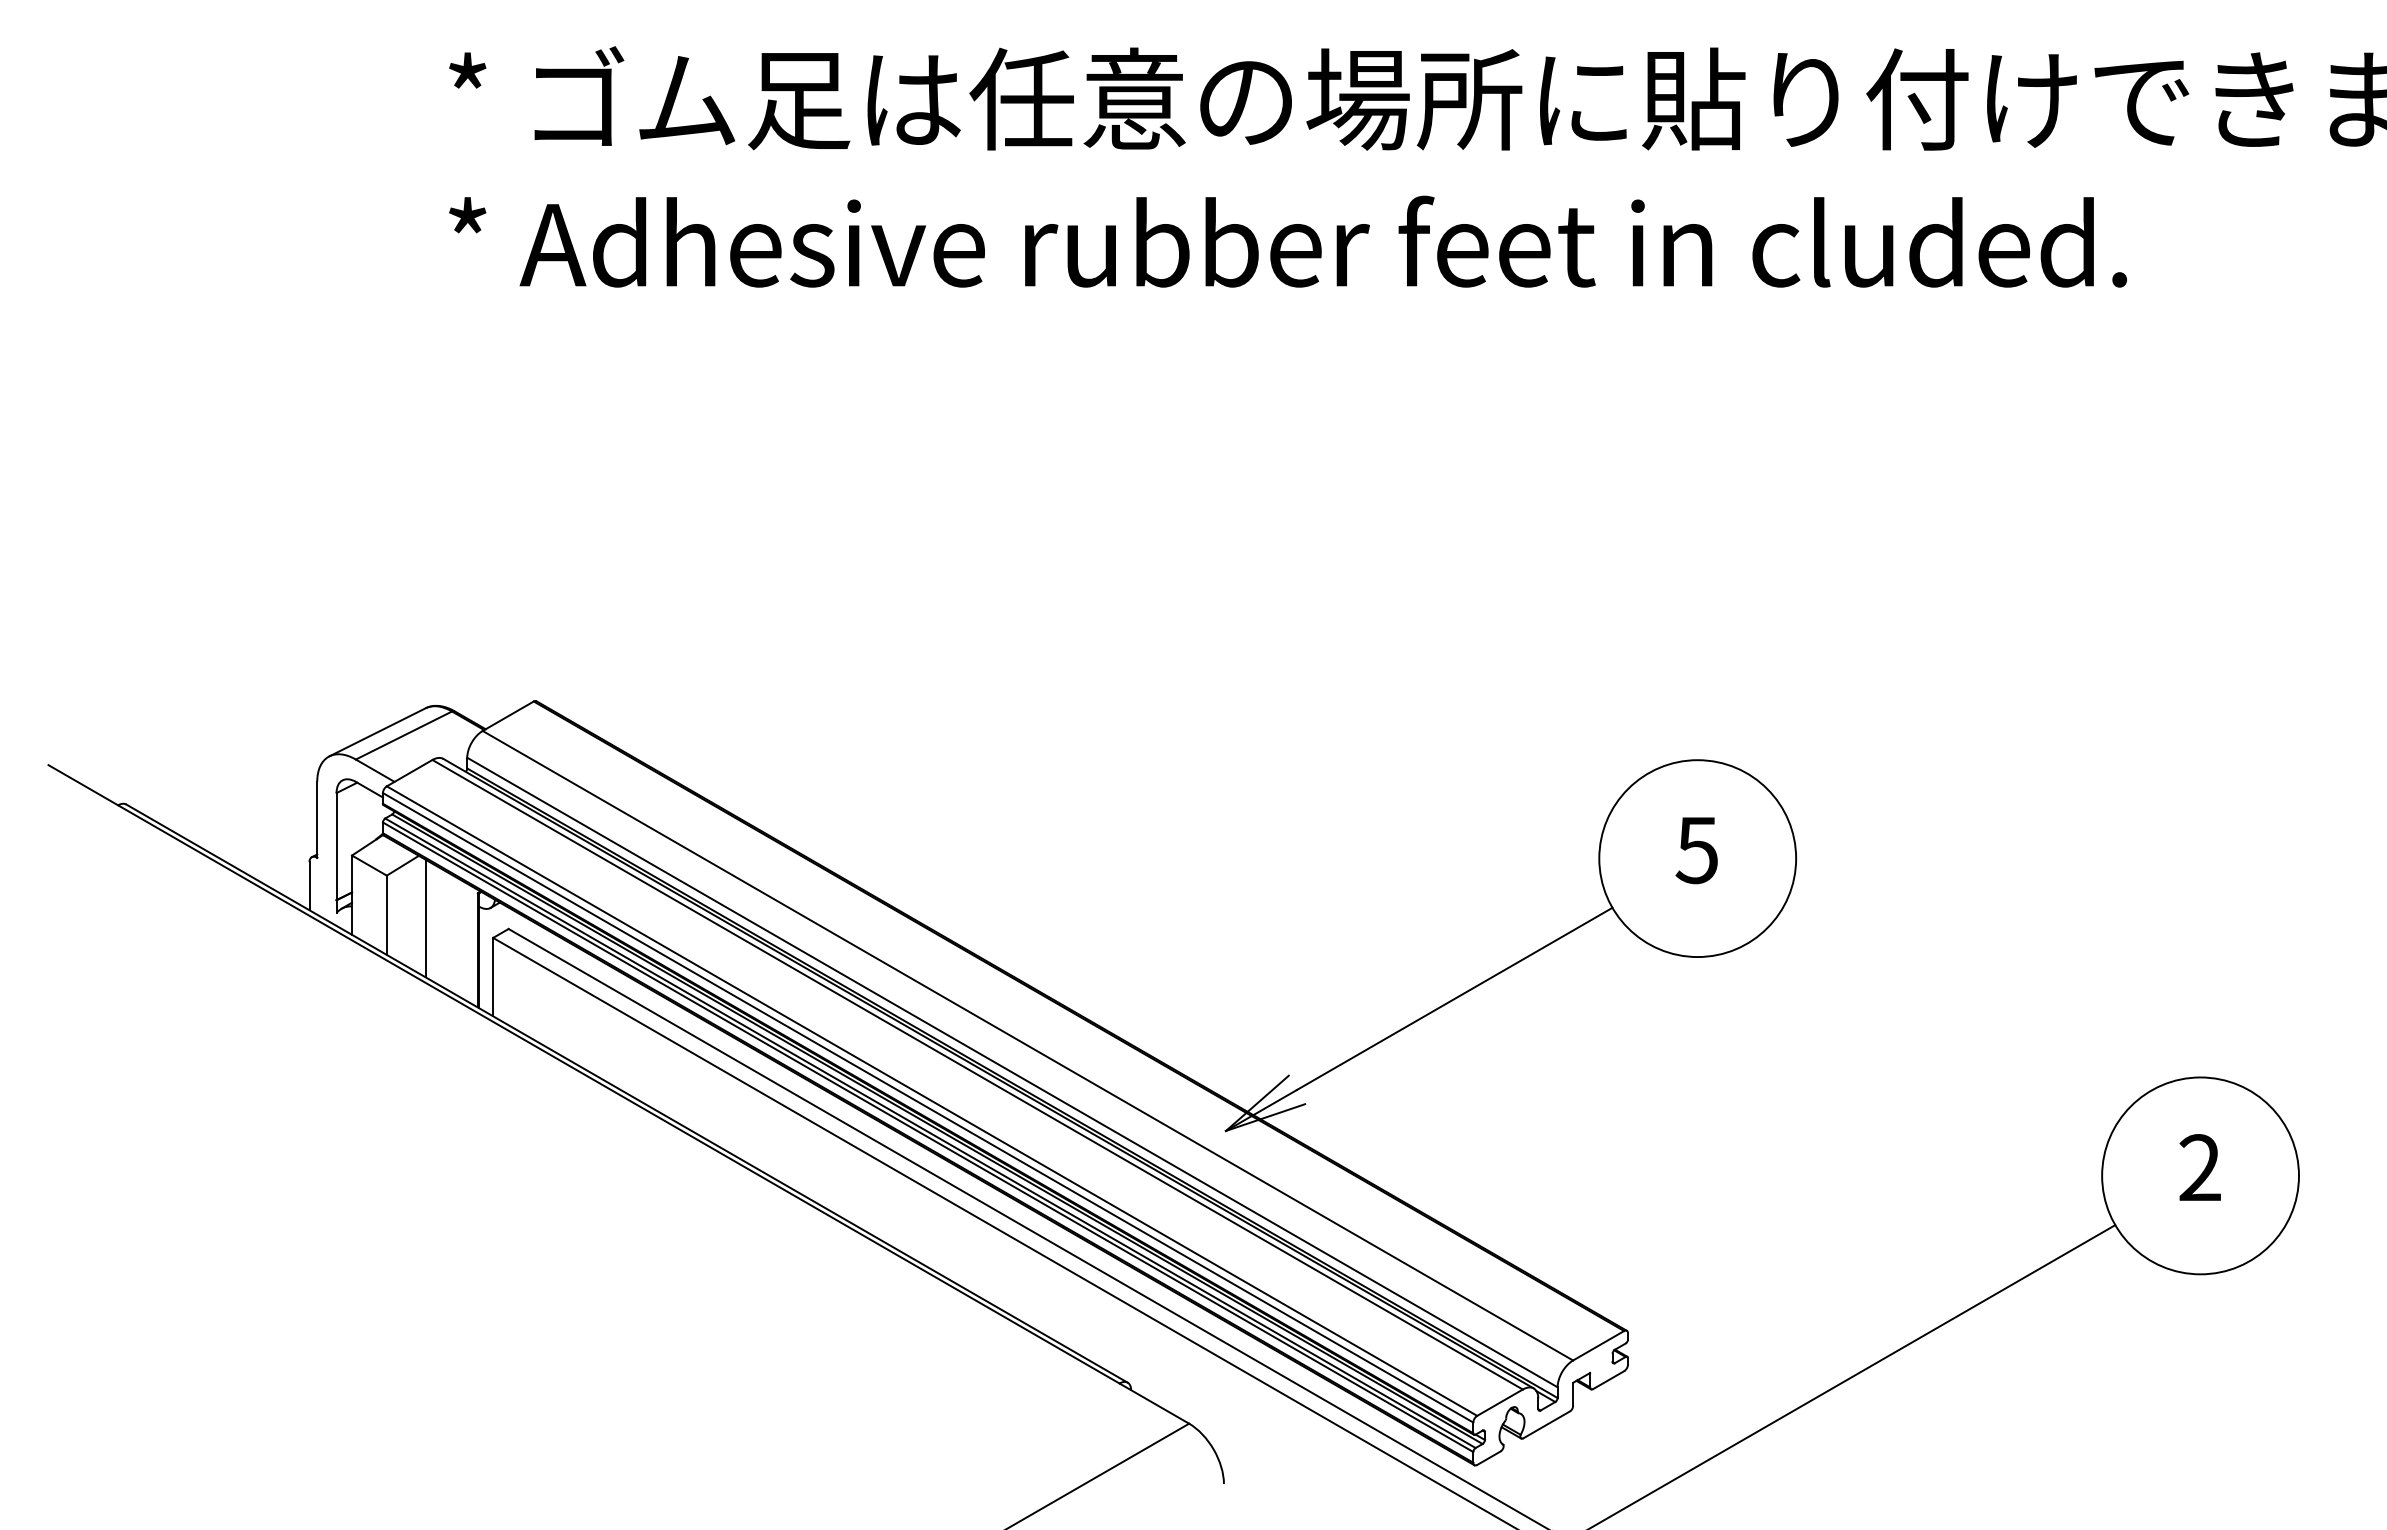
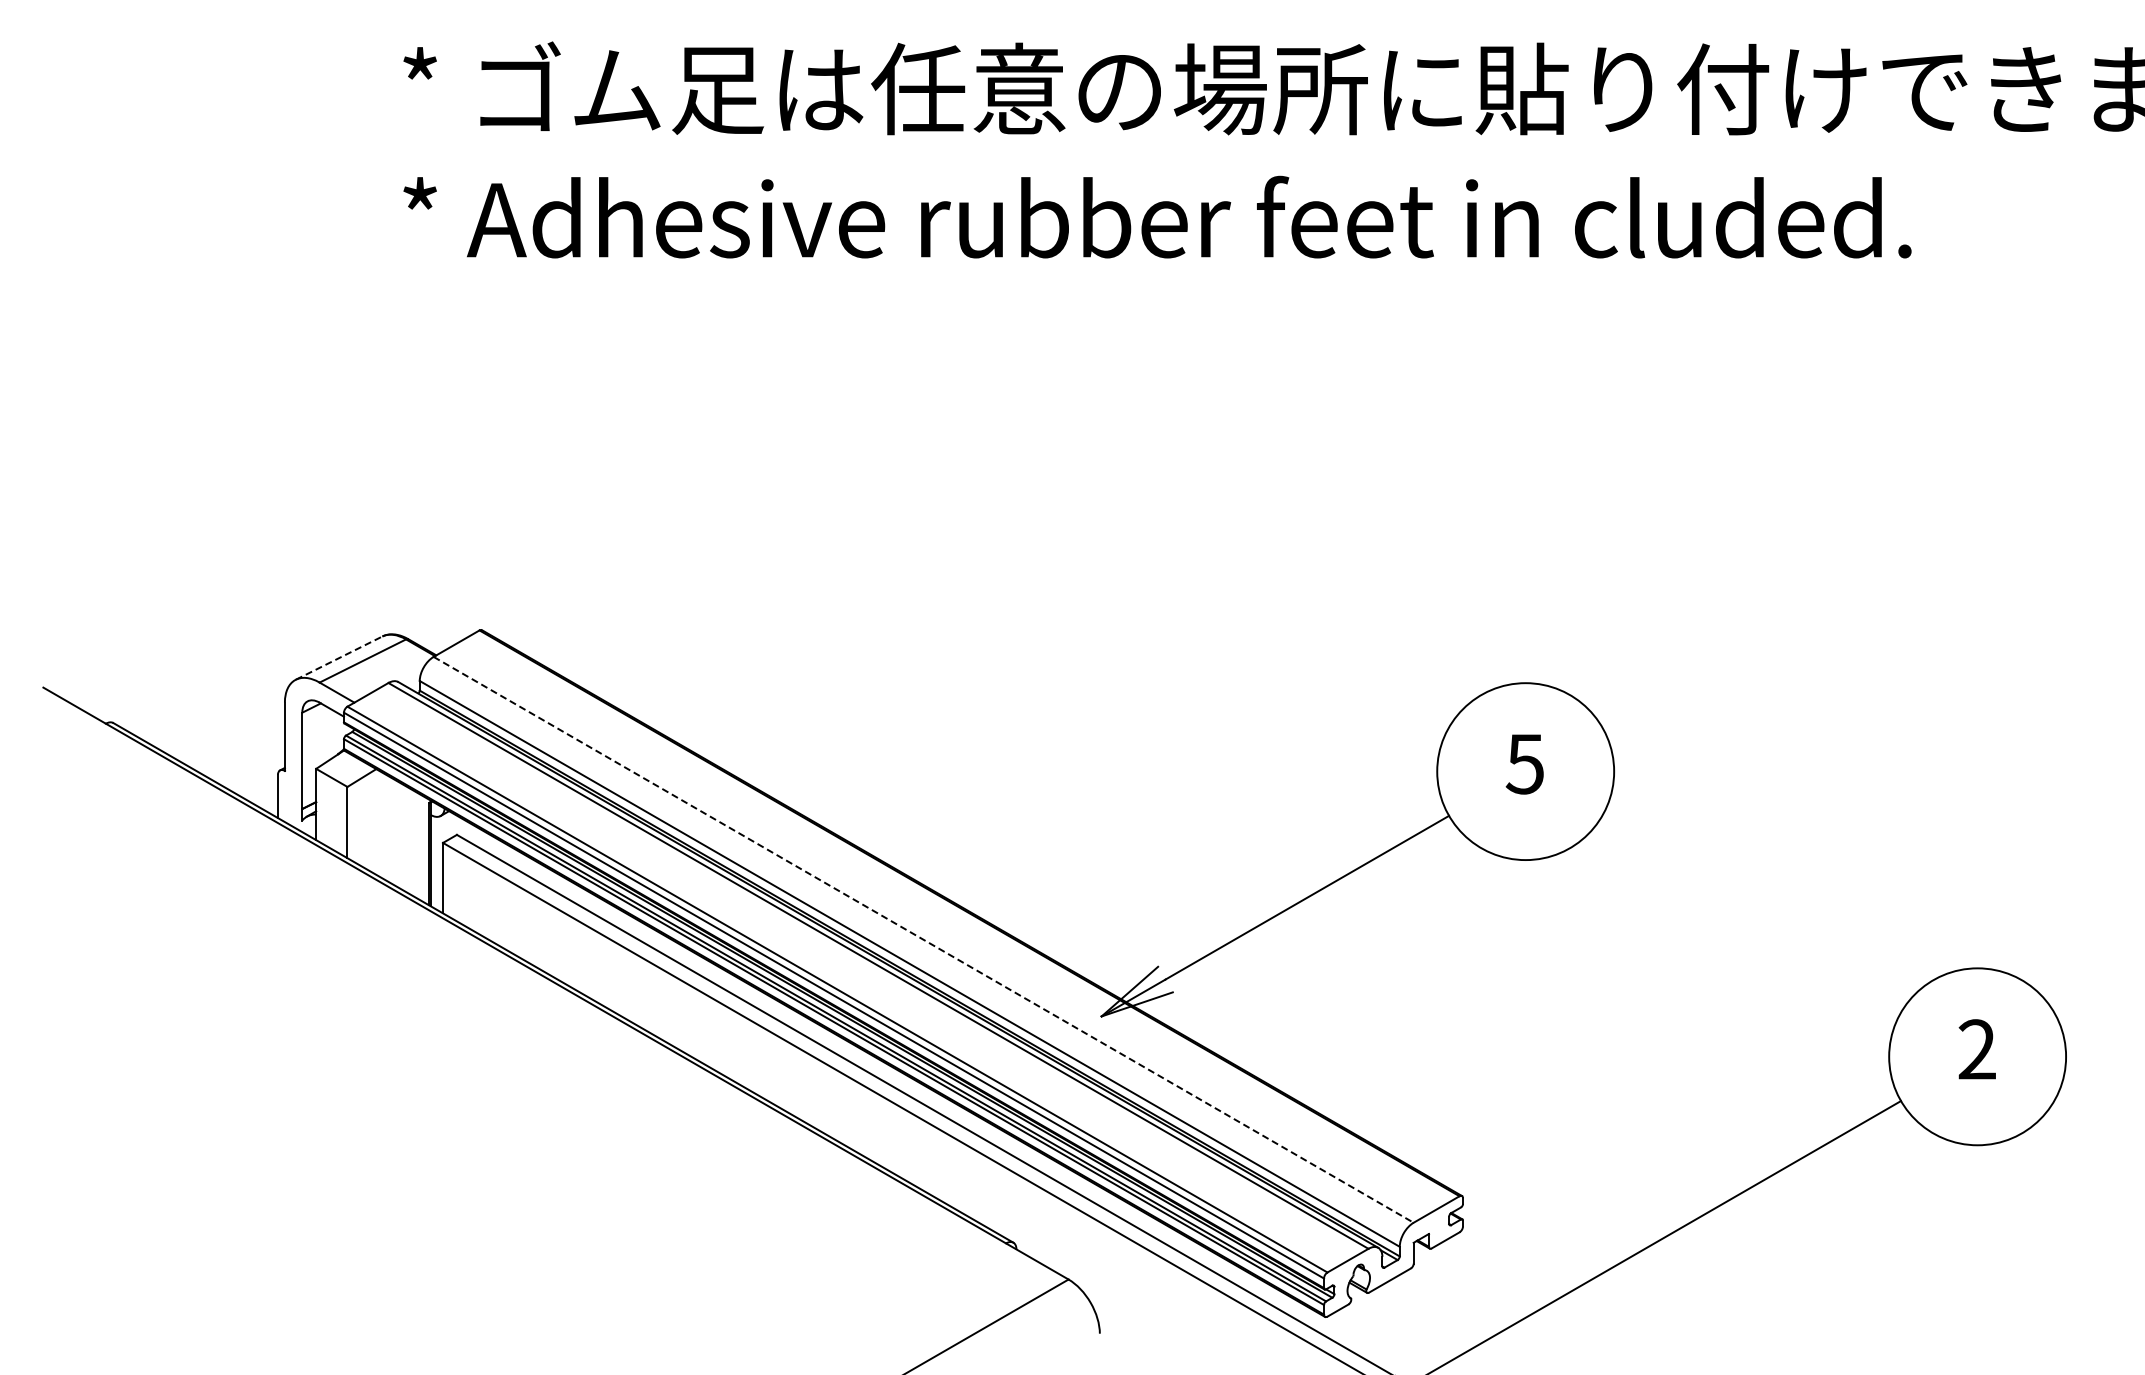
line: (377, 731) -> (339, 657), solid -> dashed
line: (425, 918) -> (382, 825), removed
line: (1027, 1045) -> (923, 939), solid -> dashed

